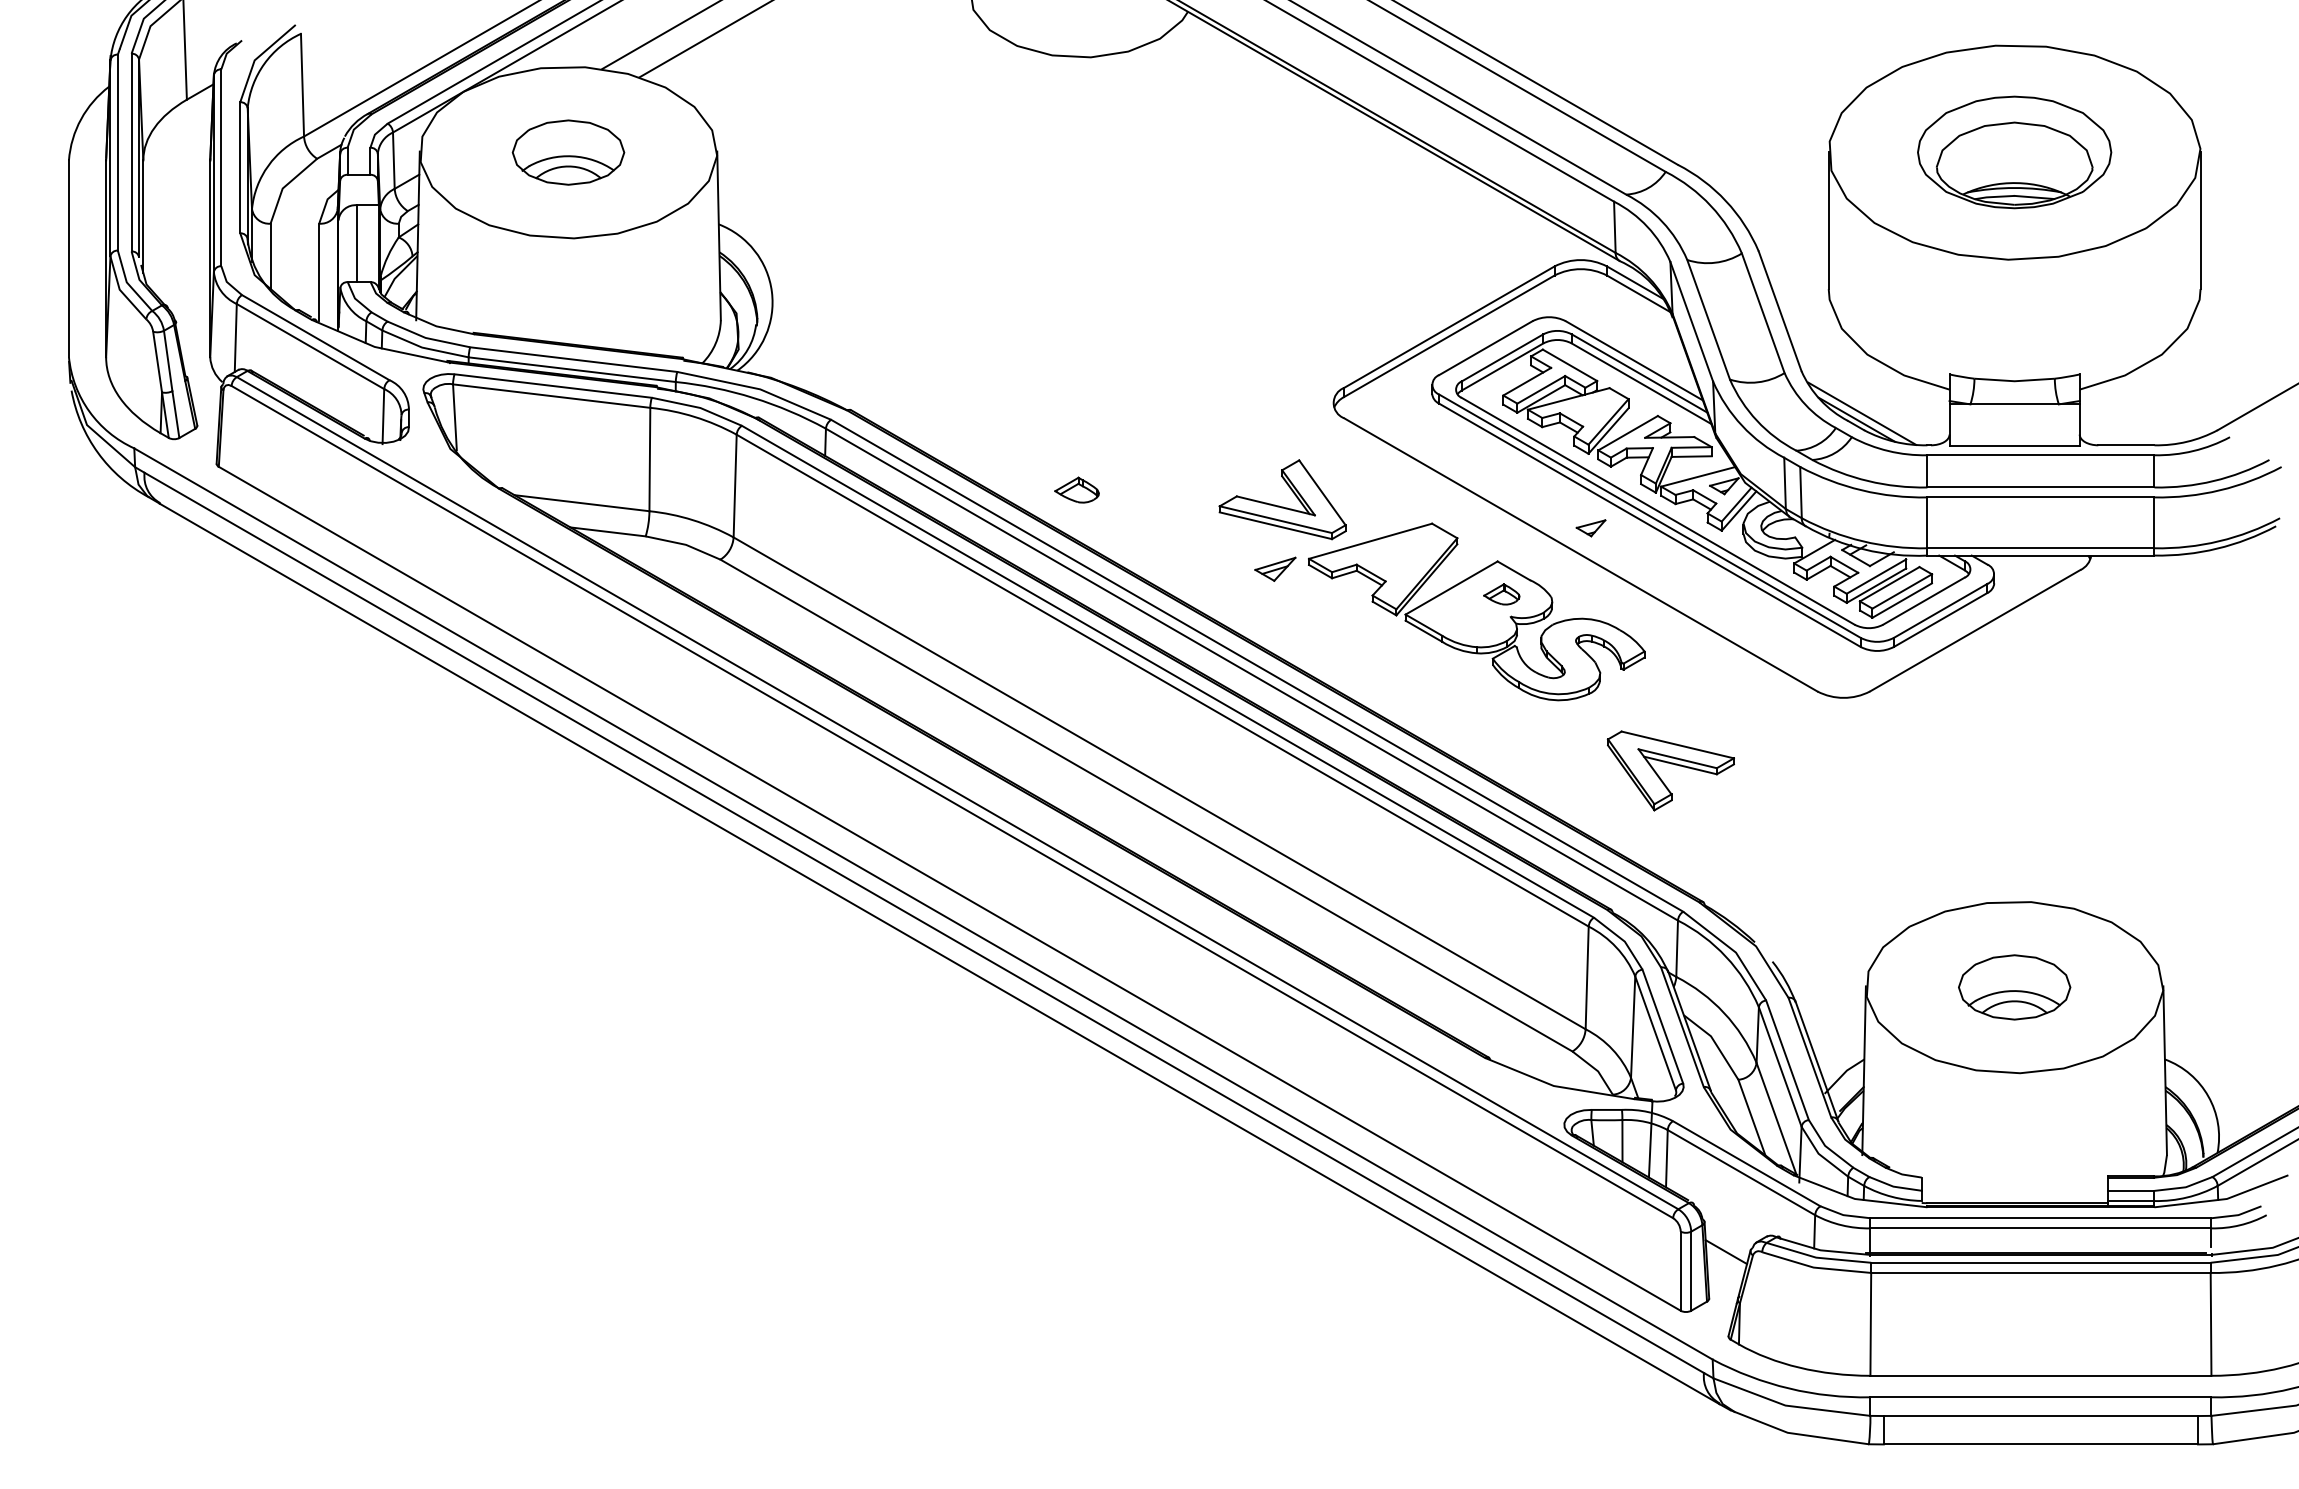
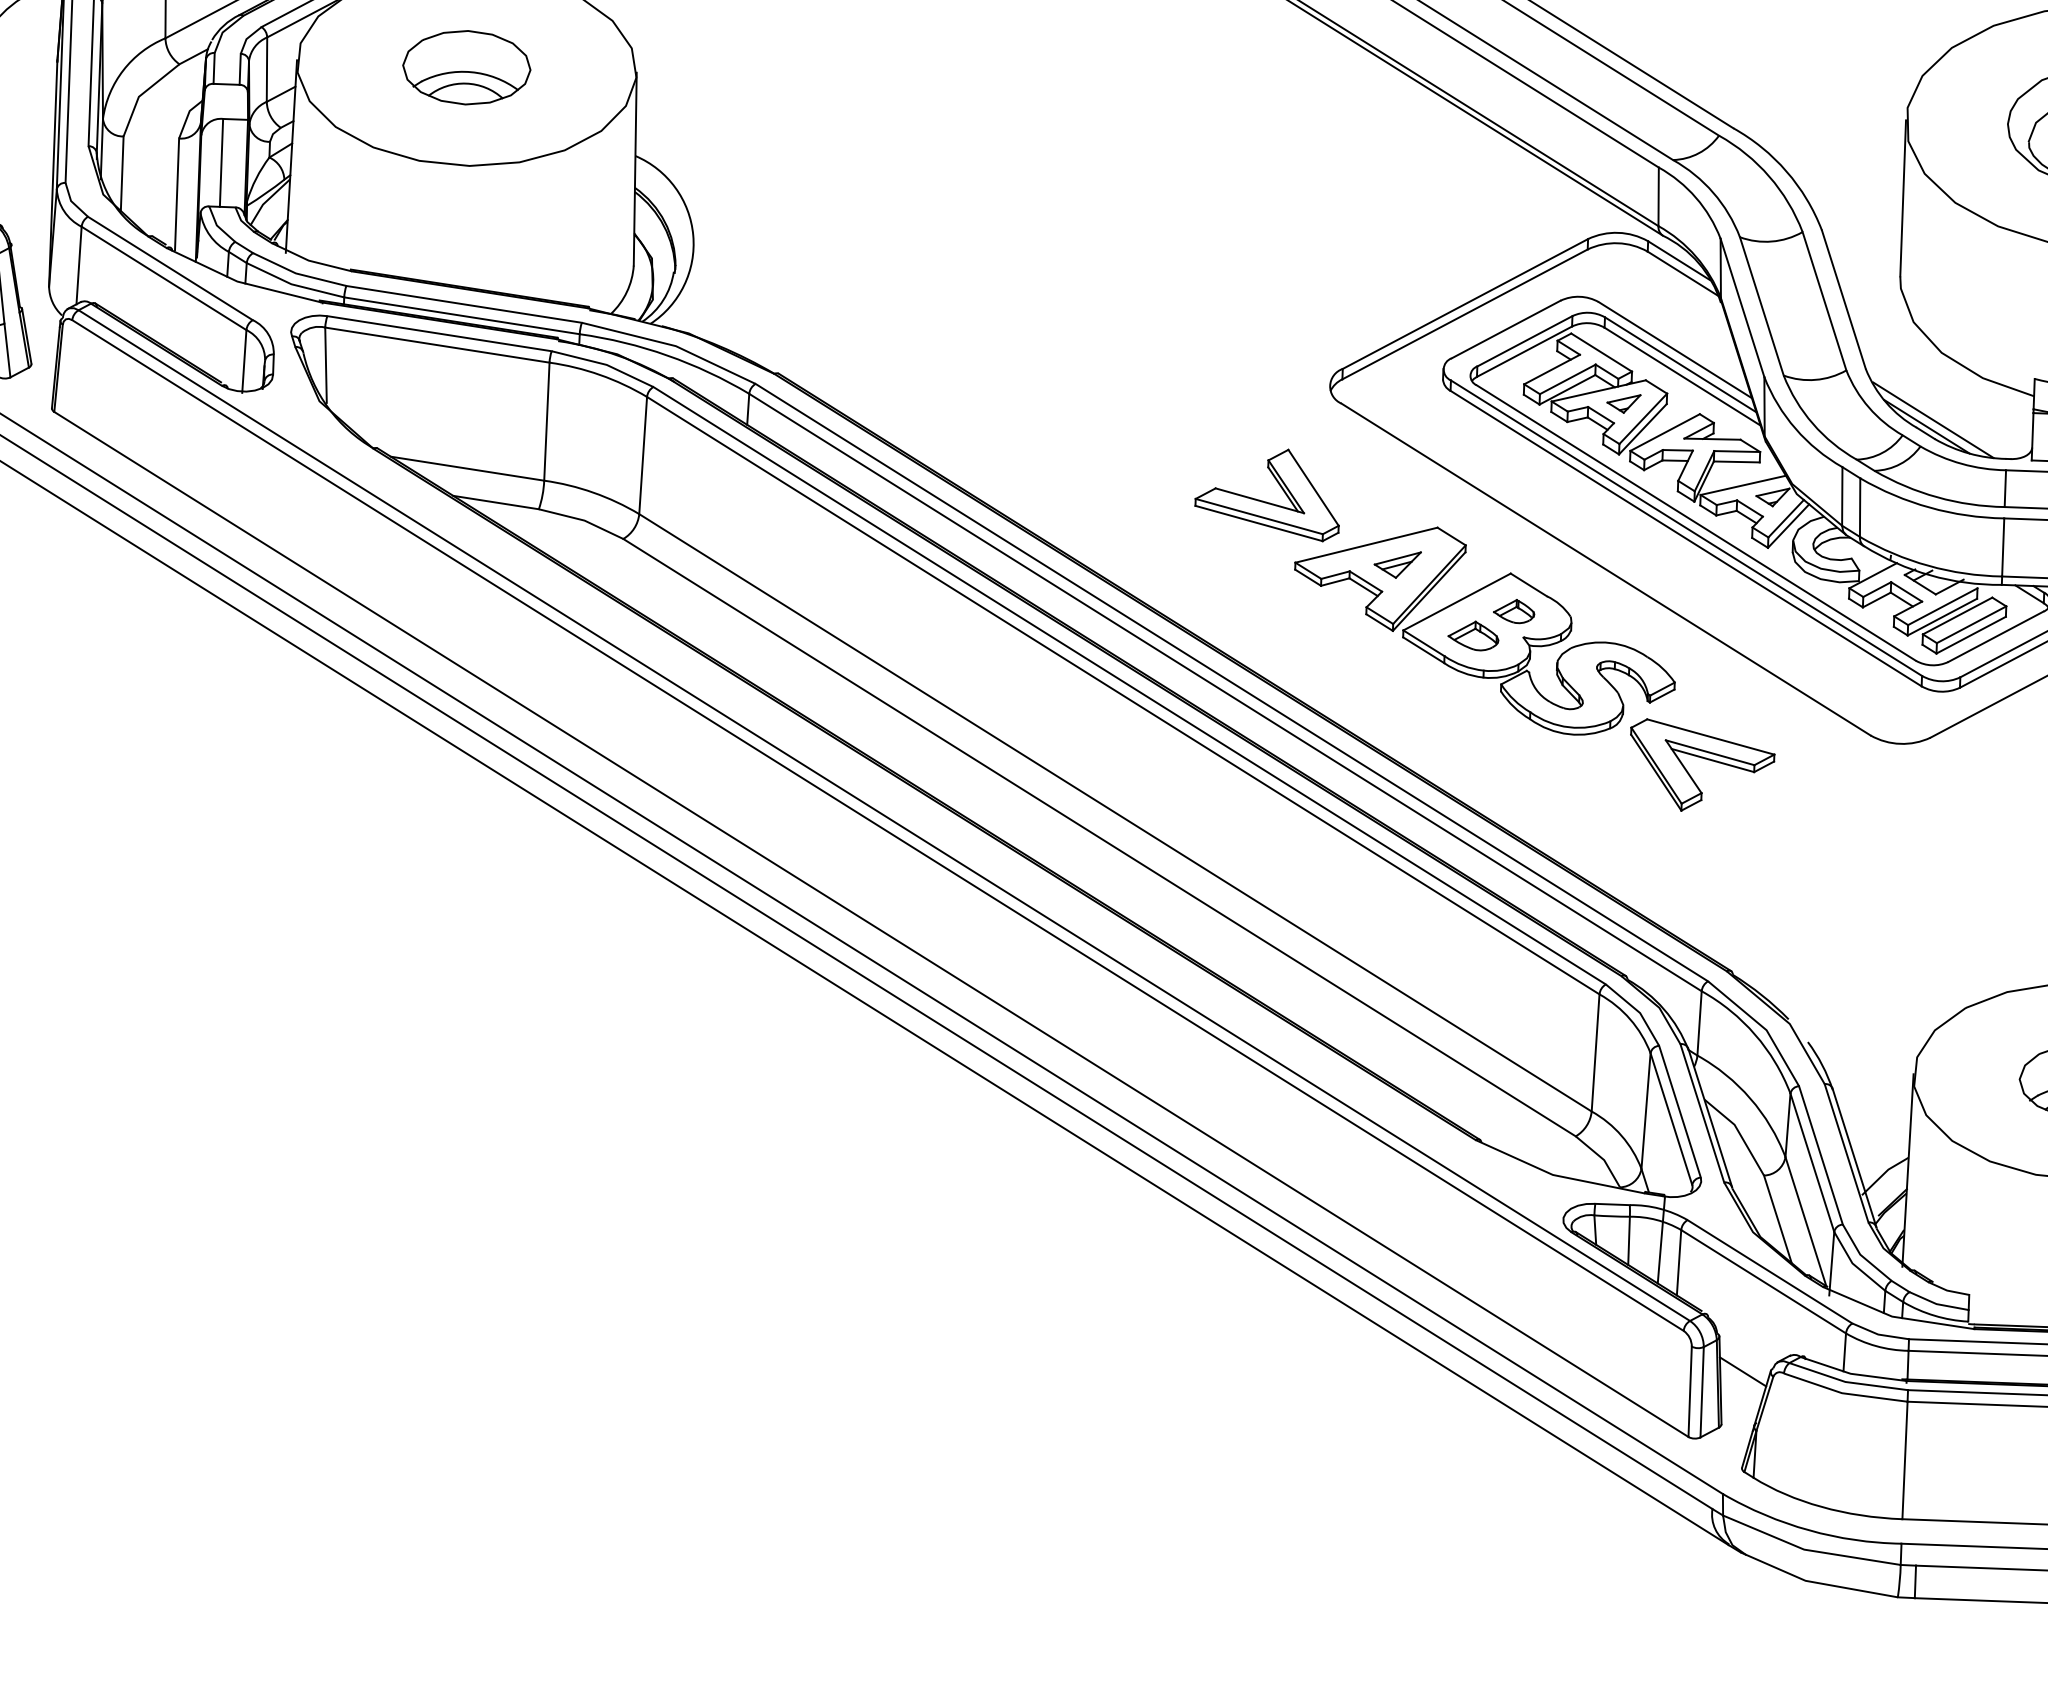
part: (1076, 489) -> (1472, 635), moved
part: (1590, 528) -> (1623, 403), moved
part: (1275, 568) -> (1397, 563), moved
part: (1671, 764) -> (1702, 759), moved

